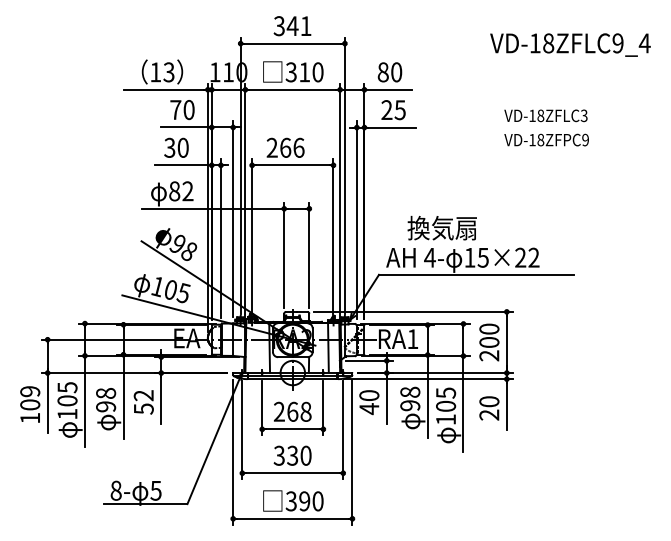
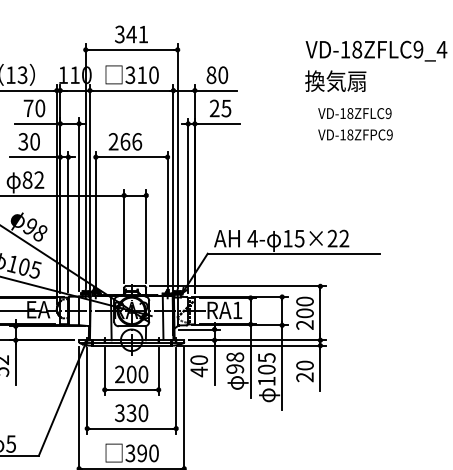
text: (583, 115) -> (387, 113), VD-18ZFLC3 -> VD-18ZFLC9
text: (441, 227) -> (335, 80), moved
text: (299, 411) -> (137, 374), 268 -> 200

